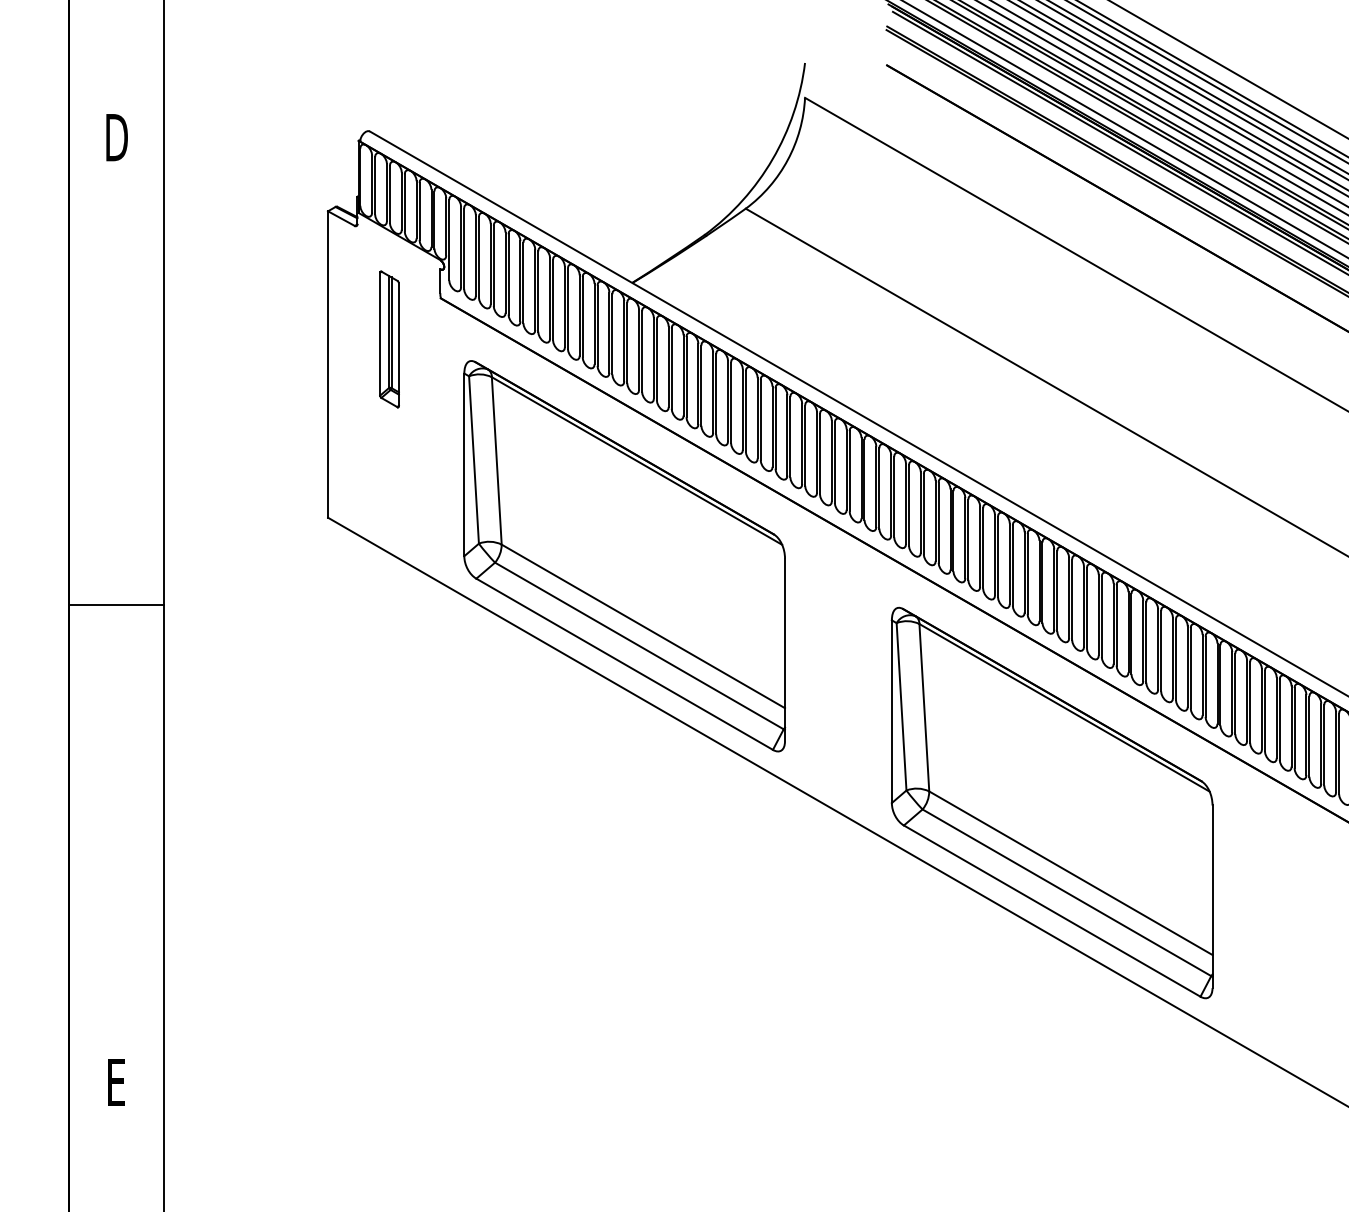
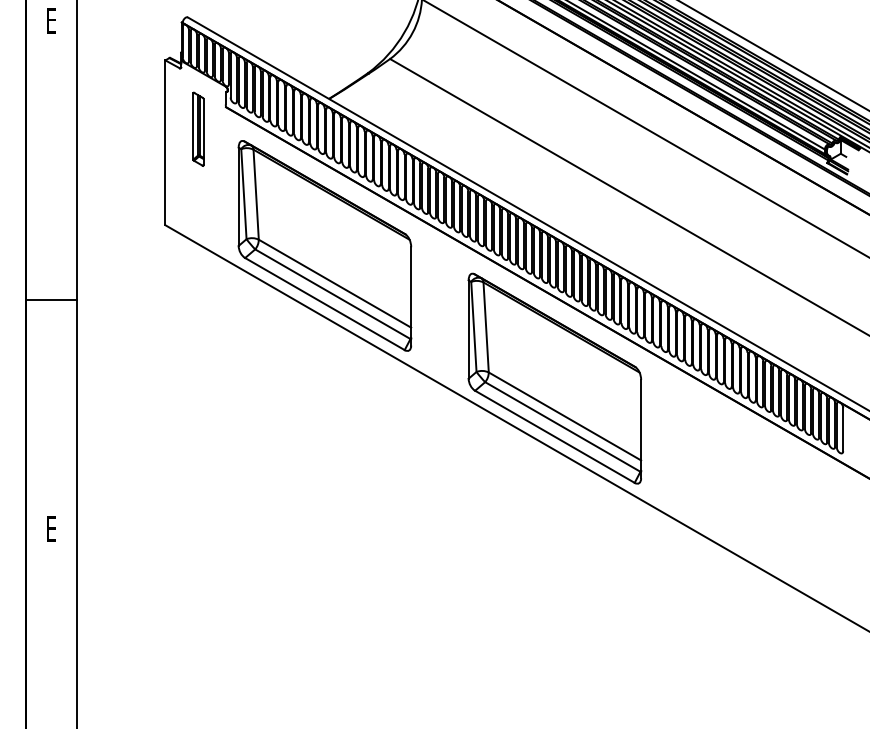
text: (116, 137) -> (51, 20), D -> E
line: (116, 605) -> (51, 300), moved

